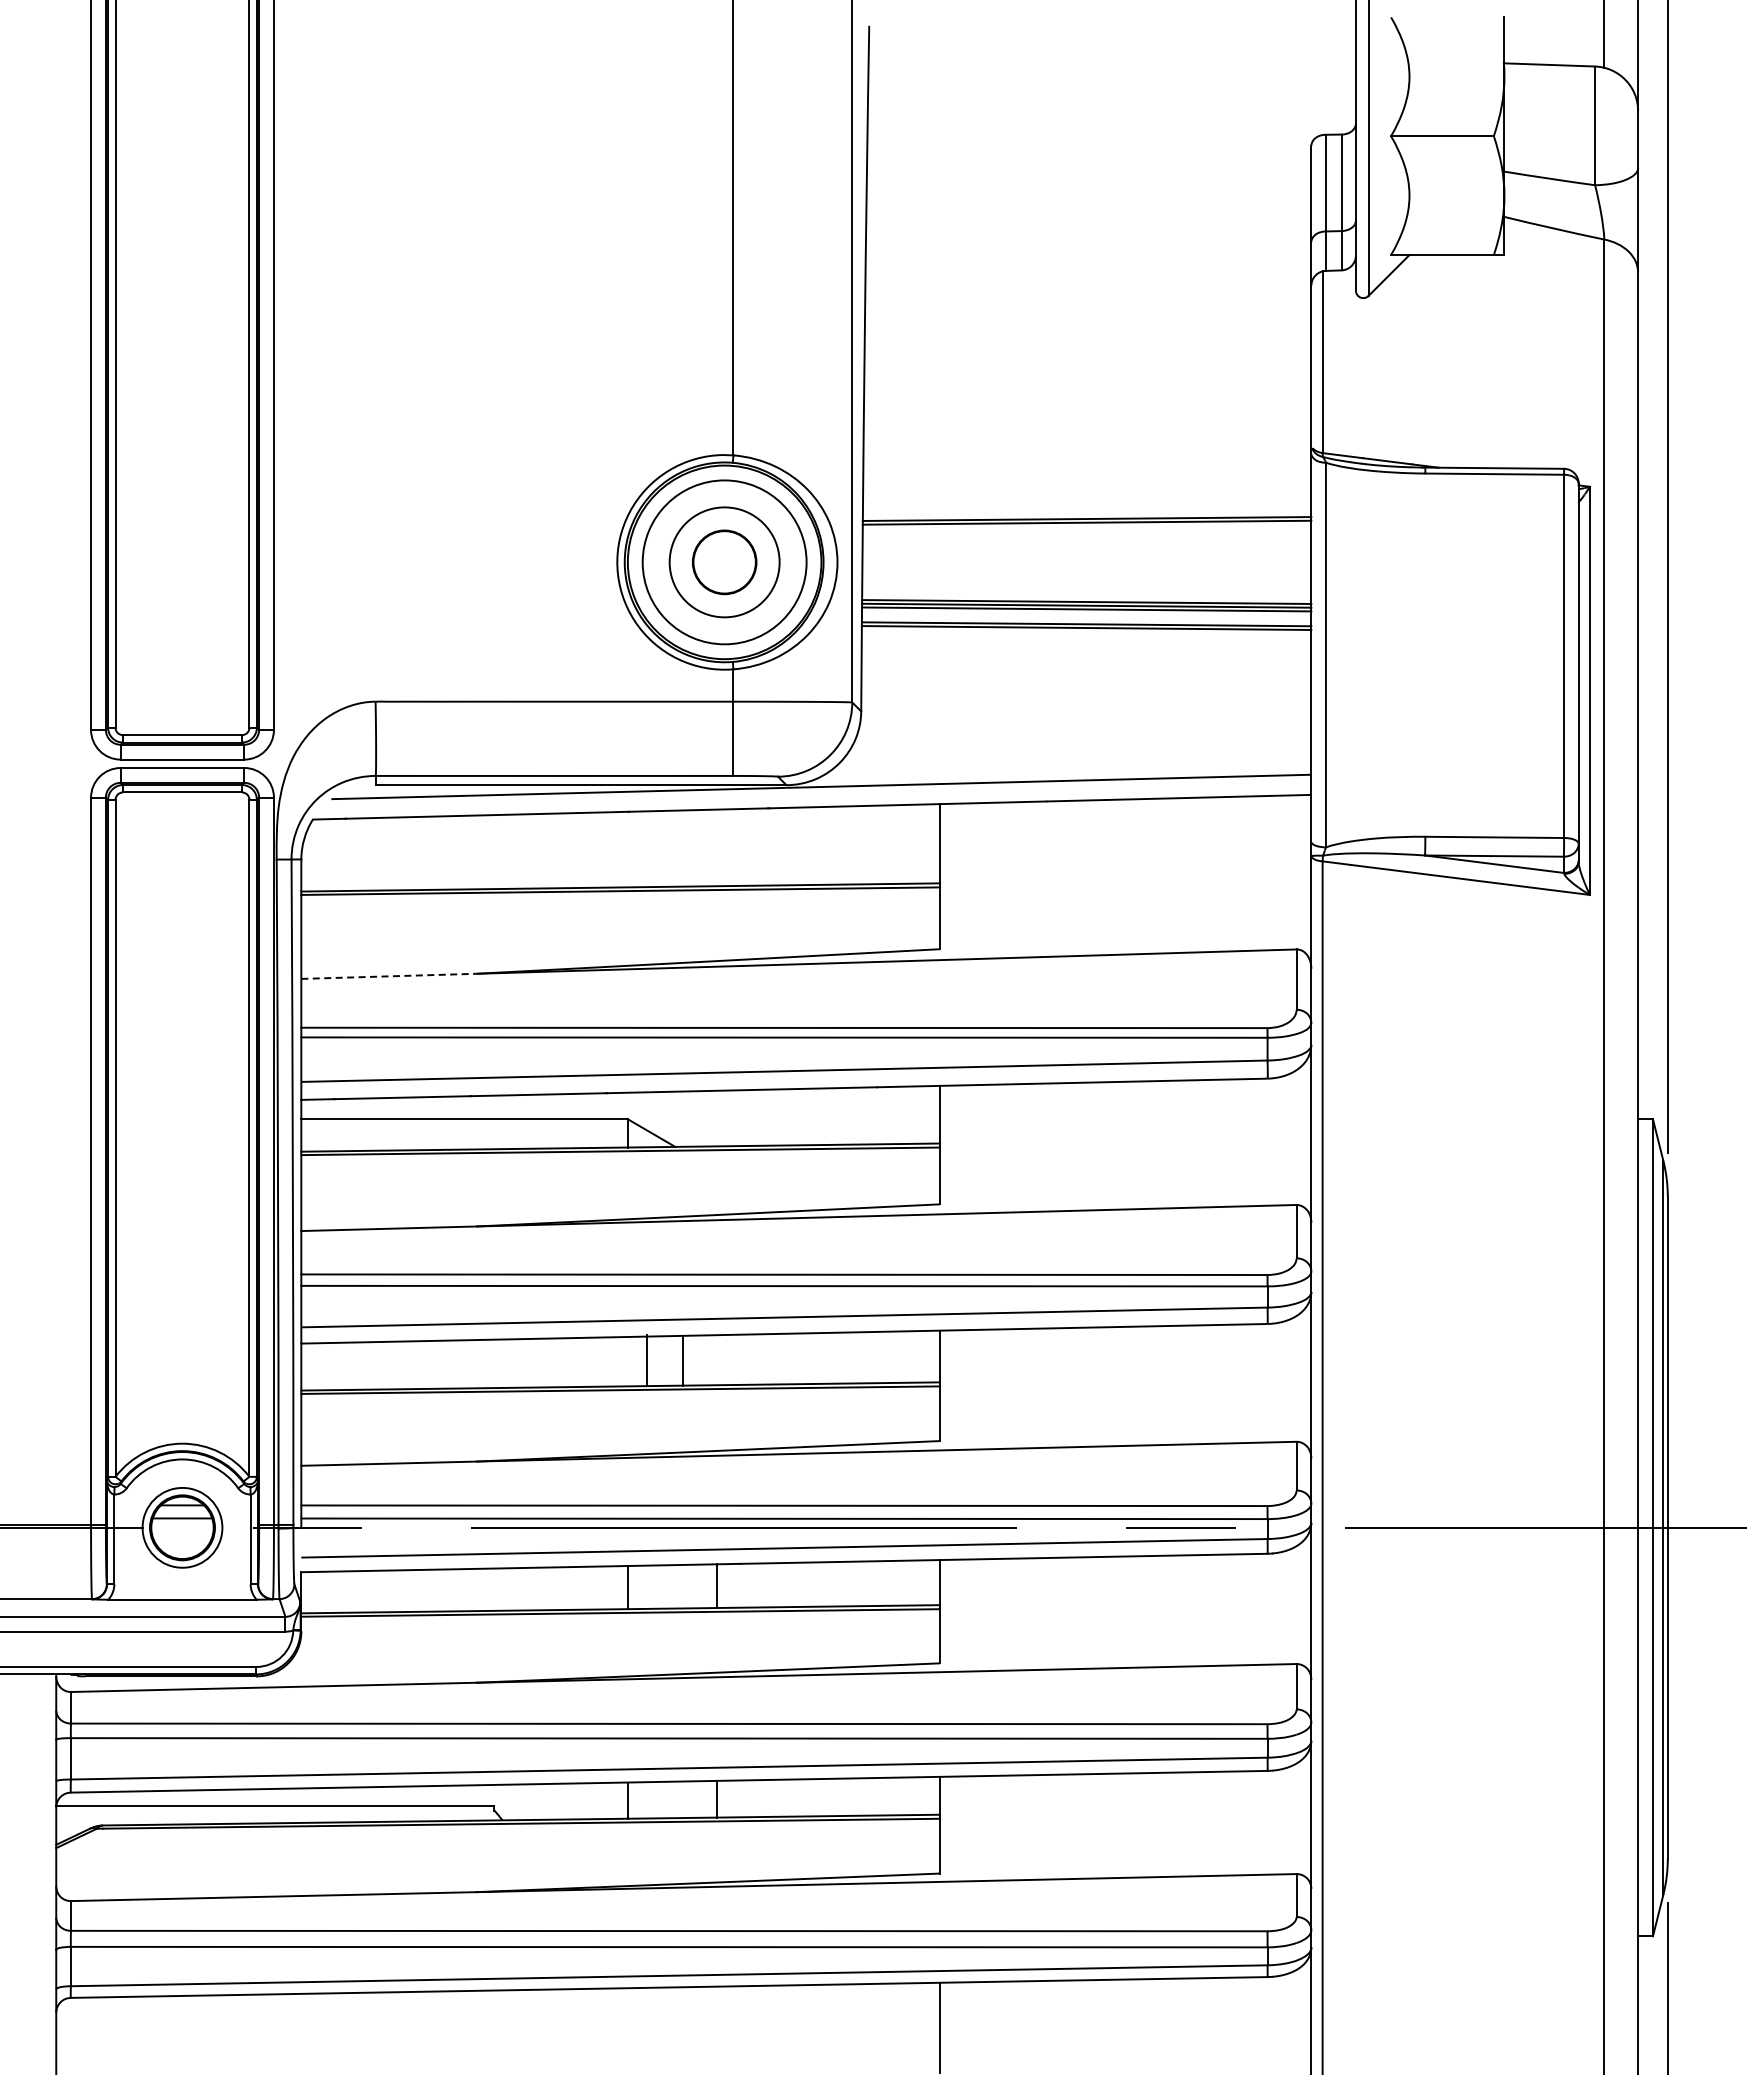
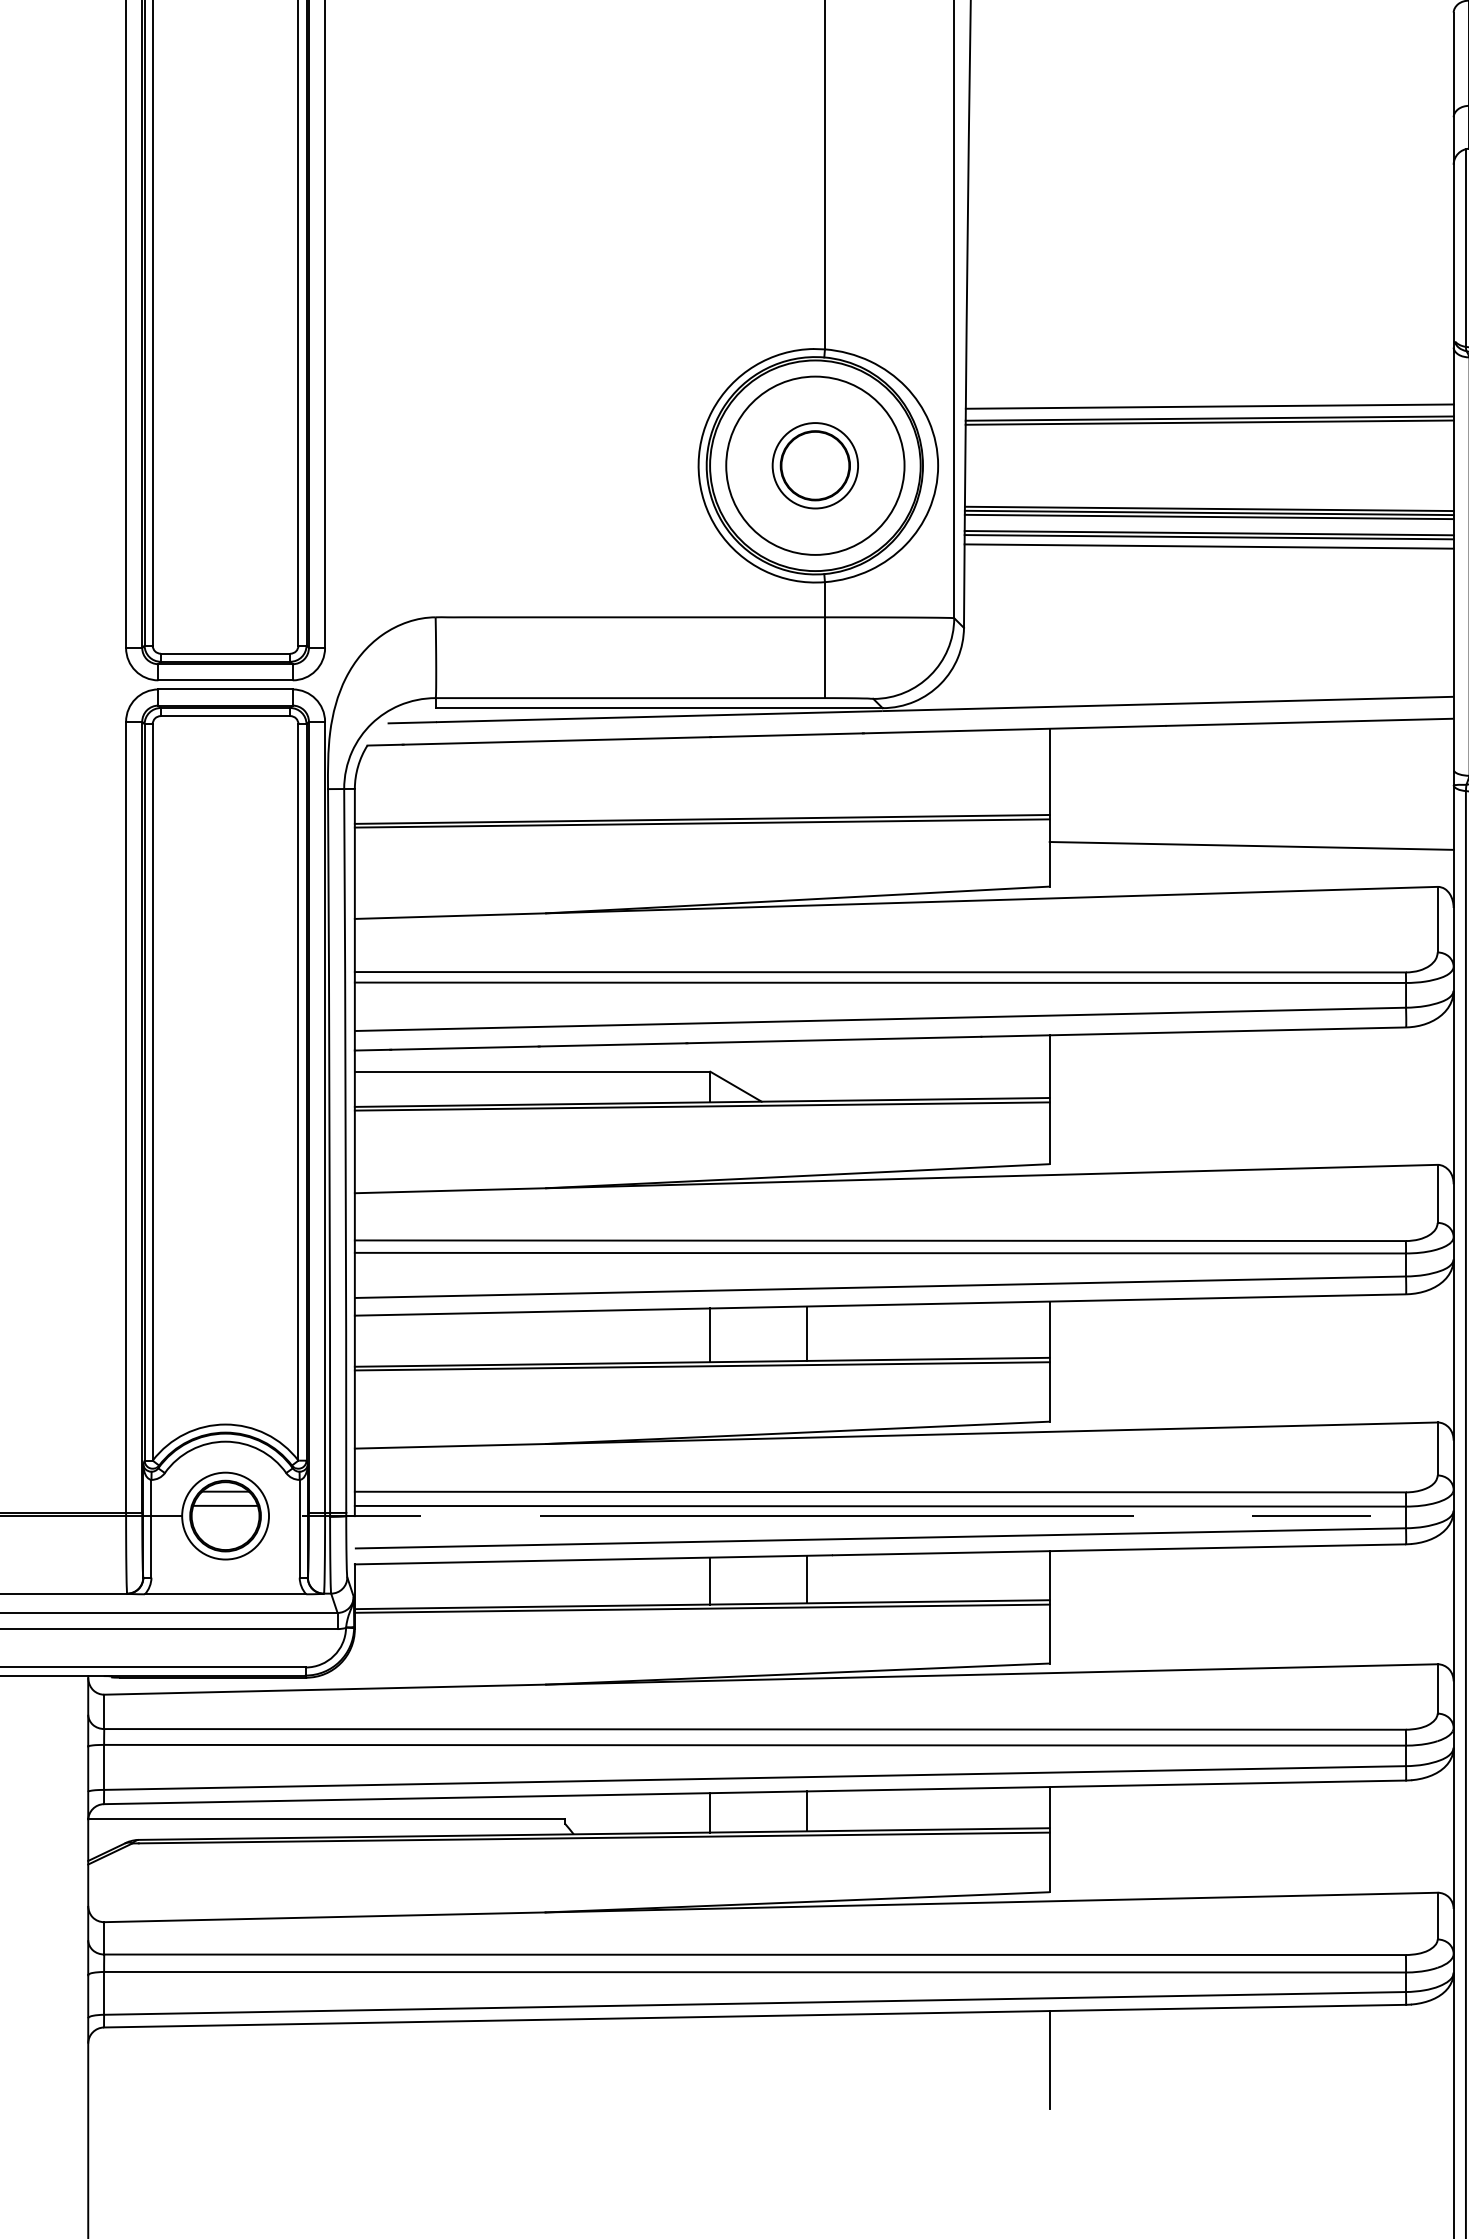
line: (1086, 507) -> (1209, 406), added
circle: (724, 562) -> (815, 465), size x0.71
line: (1086, 636) -> (1209, 546), added
line: (1125, 911) -> (1251, 845), added
line: (388, 976) -> (449, 916), dashed -> solid
line: (647, 1360) -> (807, 1334), moved
line: (683, 1361) -> (710, 1335), moved

